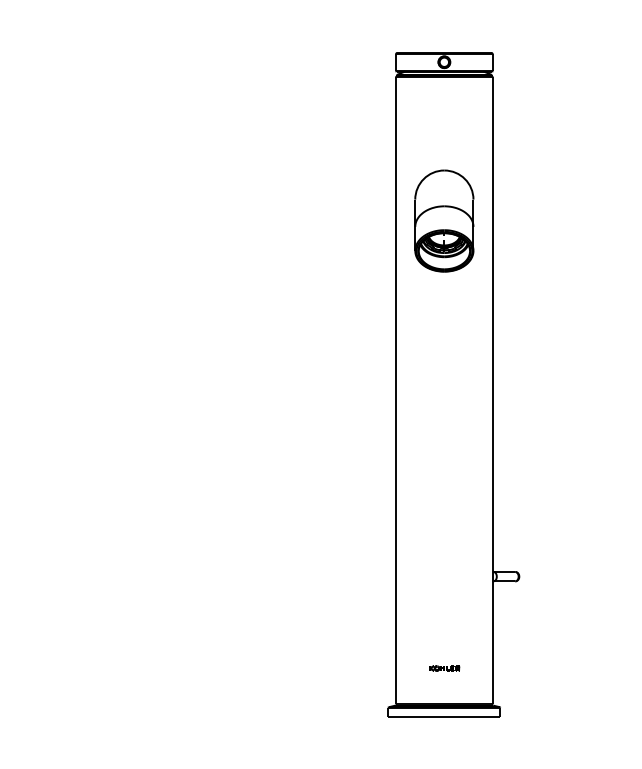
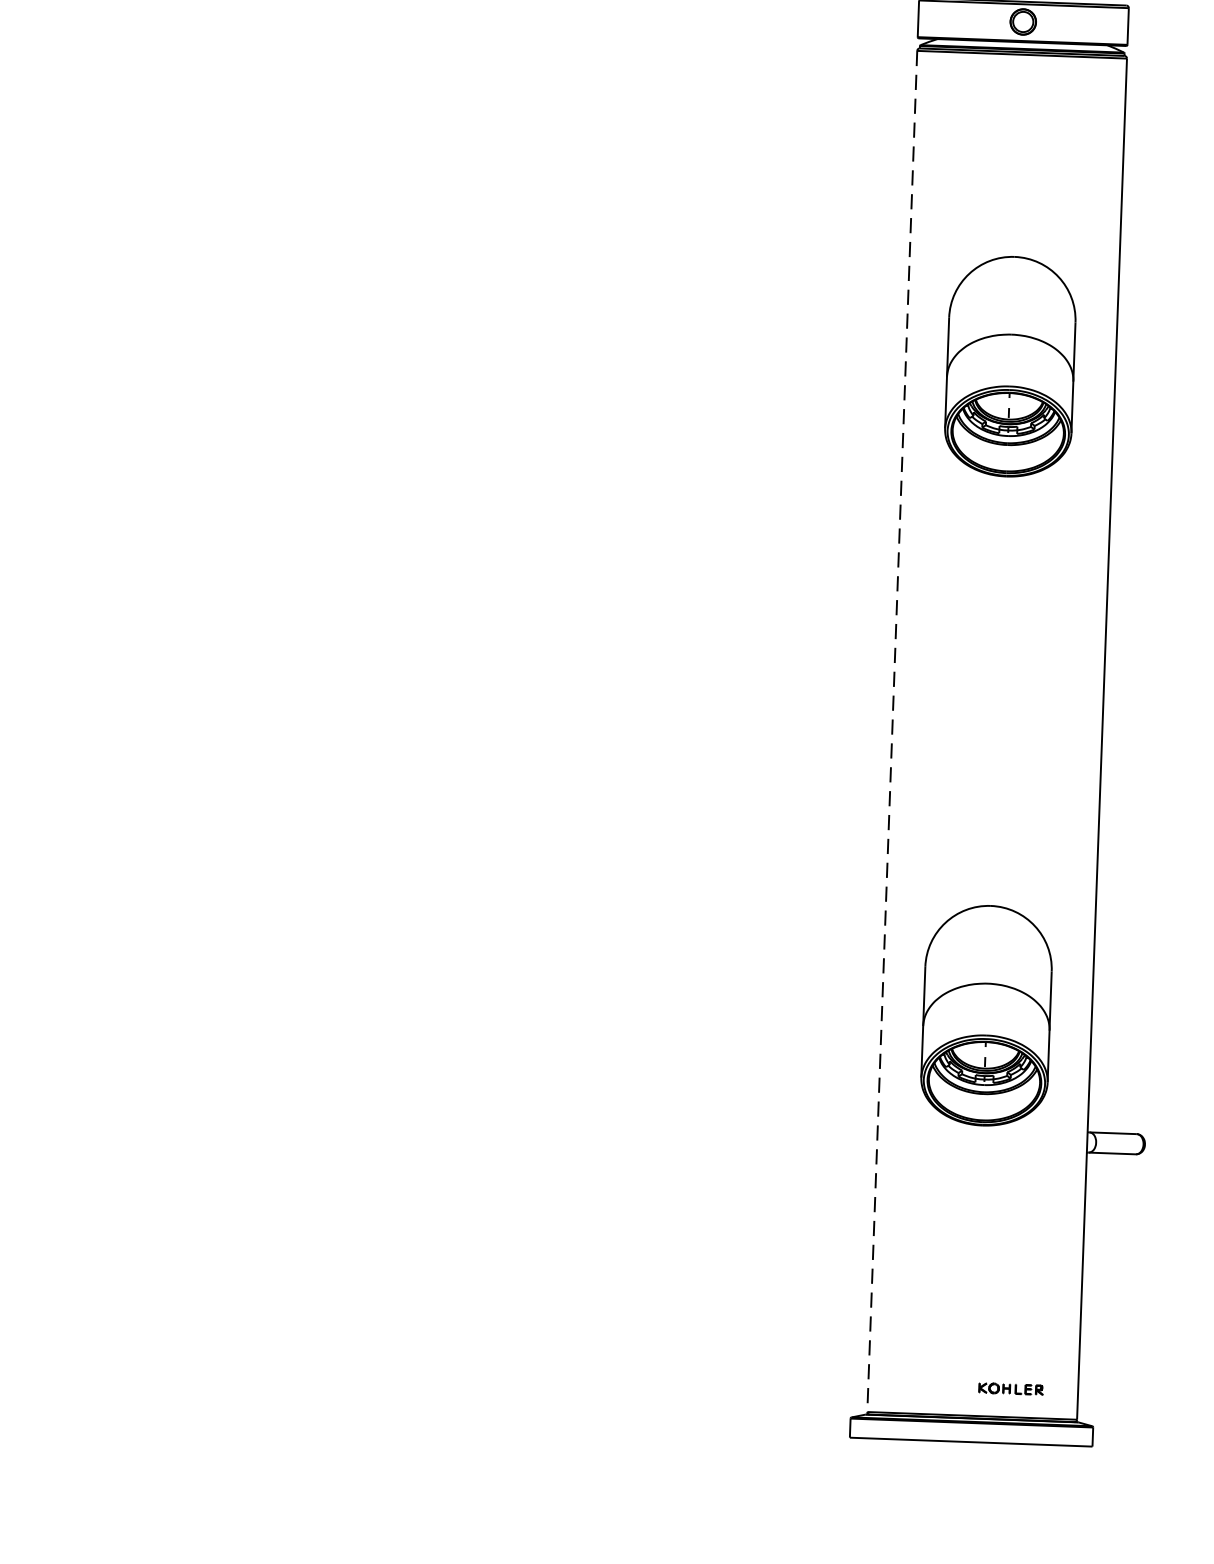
line: (396, 390) -> (893, 730), solid -> dashed
part: (444, 519) -> (987, 1014), added
part: (444, 668) -> (1010, 1389), moved

